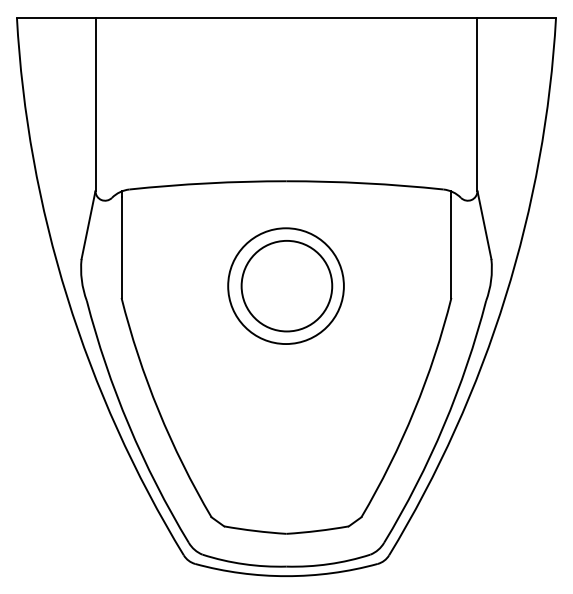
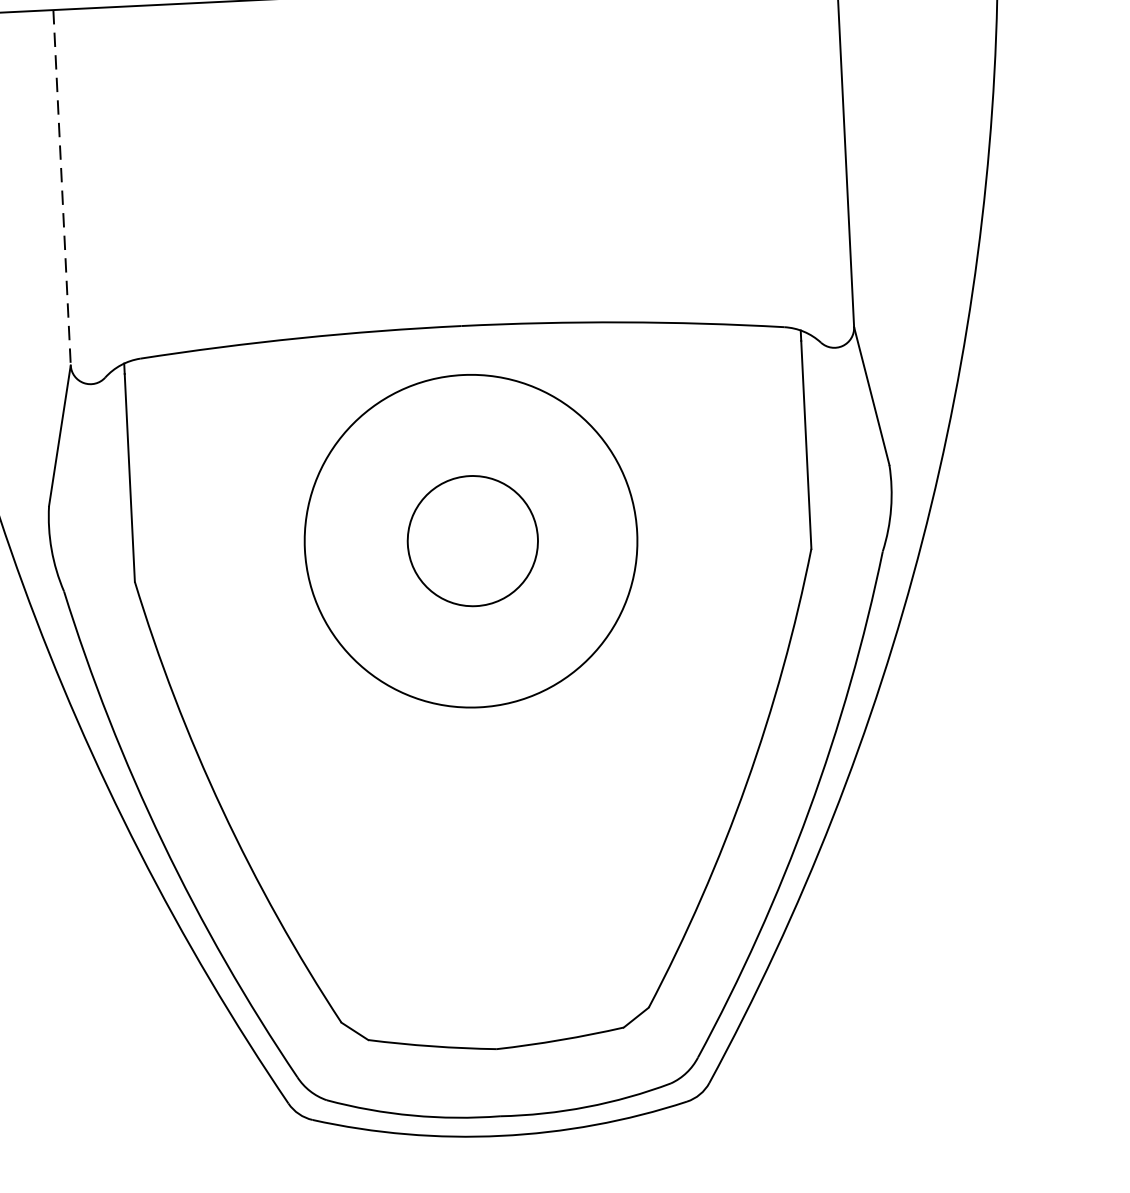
line: (95, 104) -> (62, 187), solid -> dashed
circle: (286, 285) -> (471, 539), size x0.7
circle: (285, 286) -> (469, 541), size x1.4

